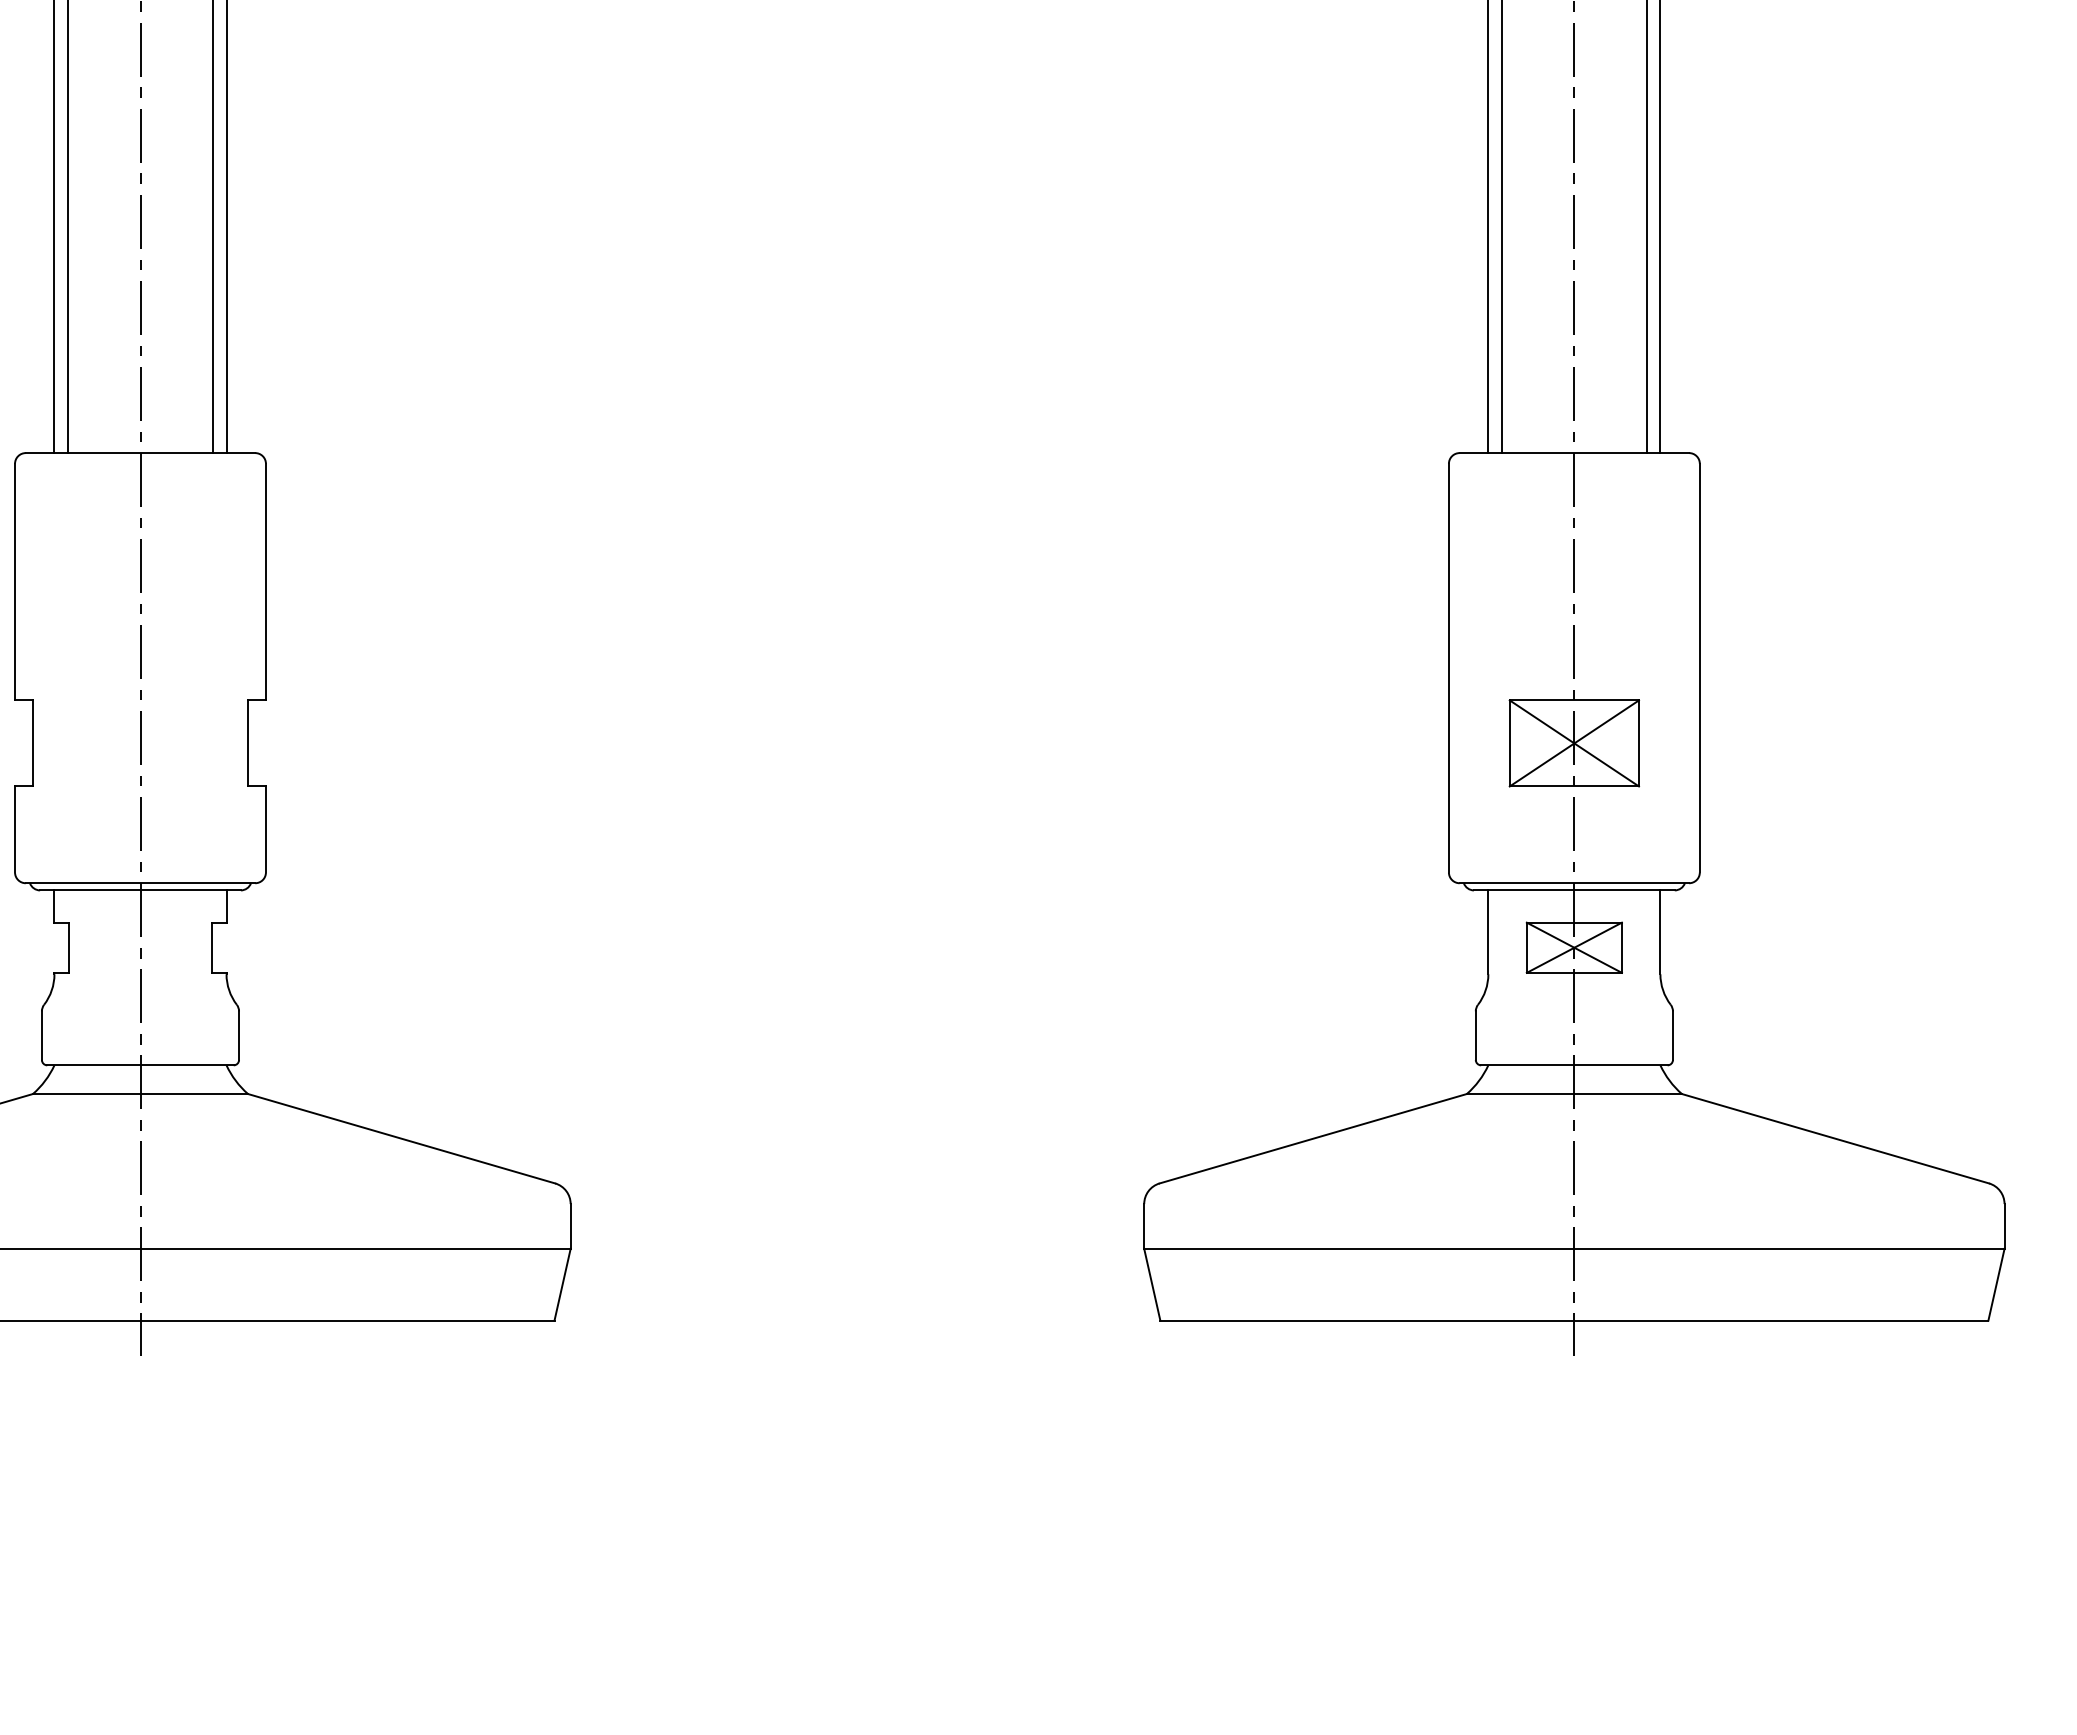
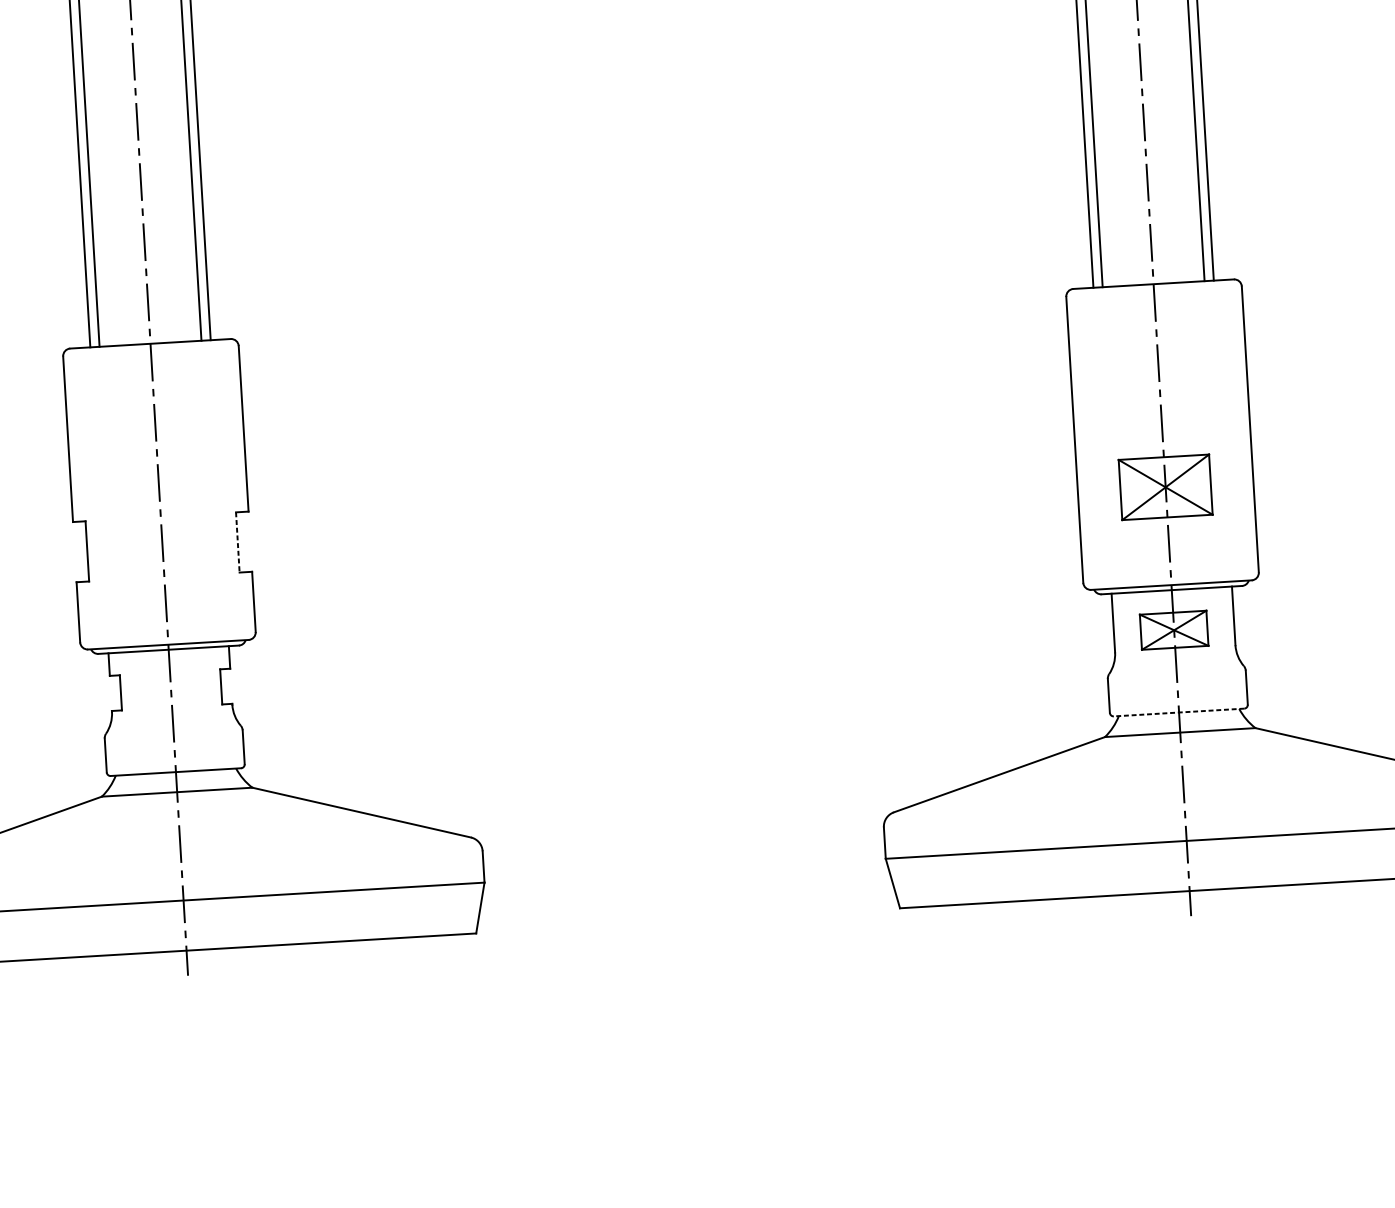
line: (248, 743) -> (238, 542), solid -> dashed
line: (1573, 1065) -> (1178, 712), solid -> dashed

